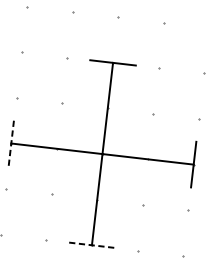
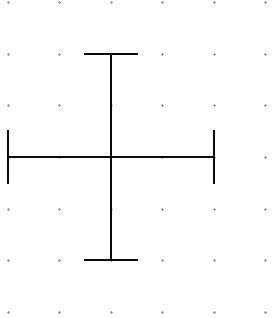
line: (11, 143) -> (7, 157), dashed -> solid
line: (91, 245) -> (110, 260), dashed -> solid

